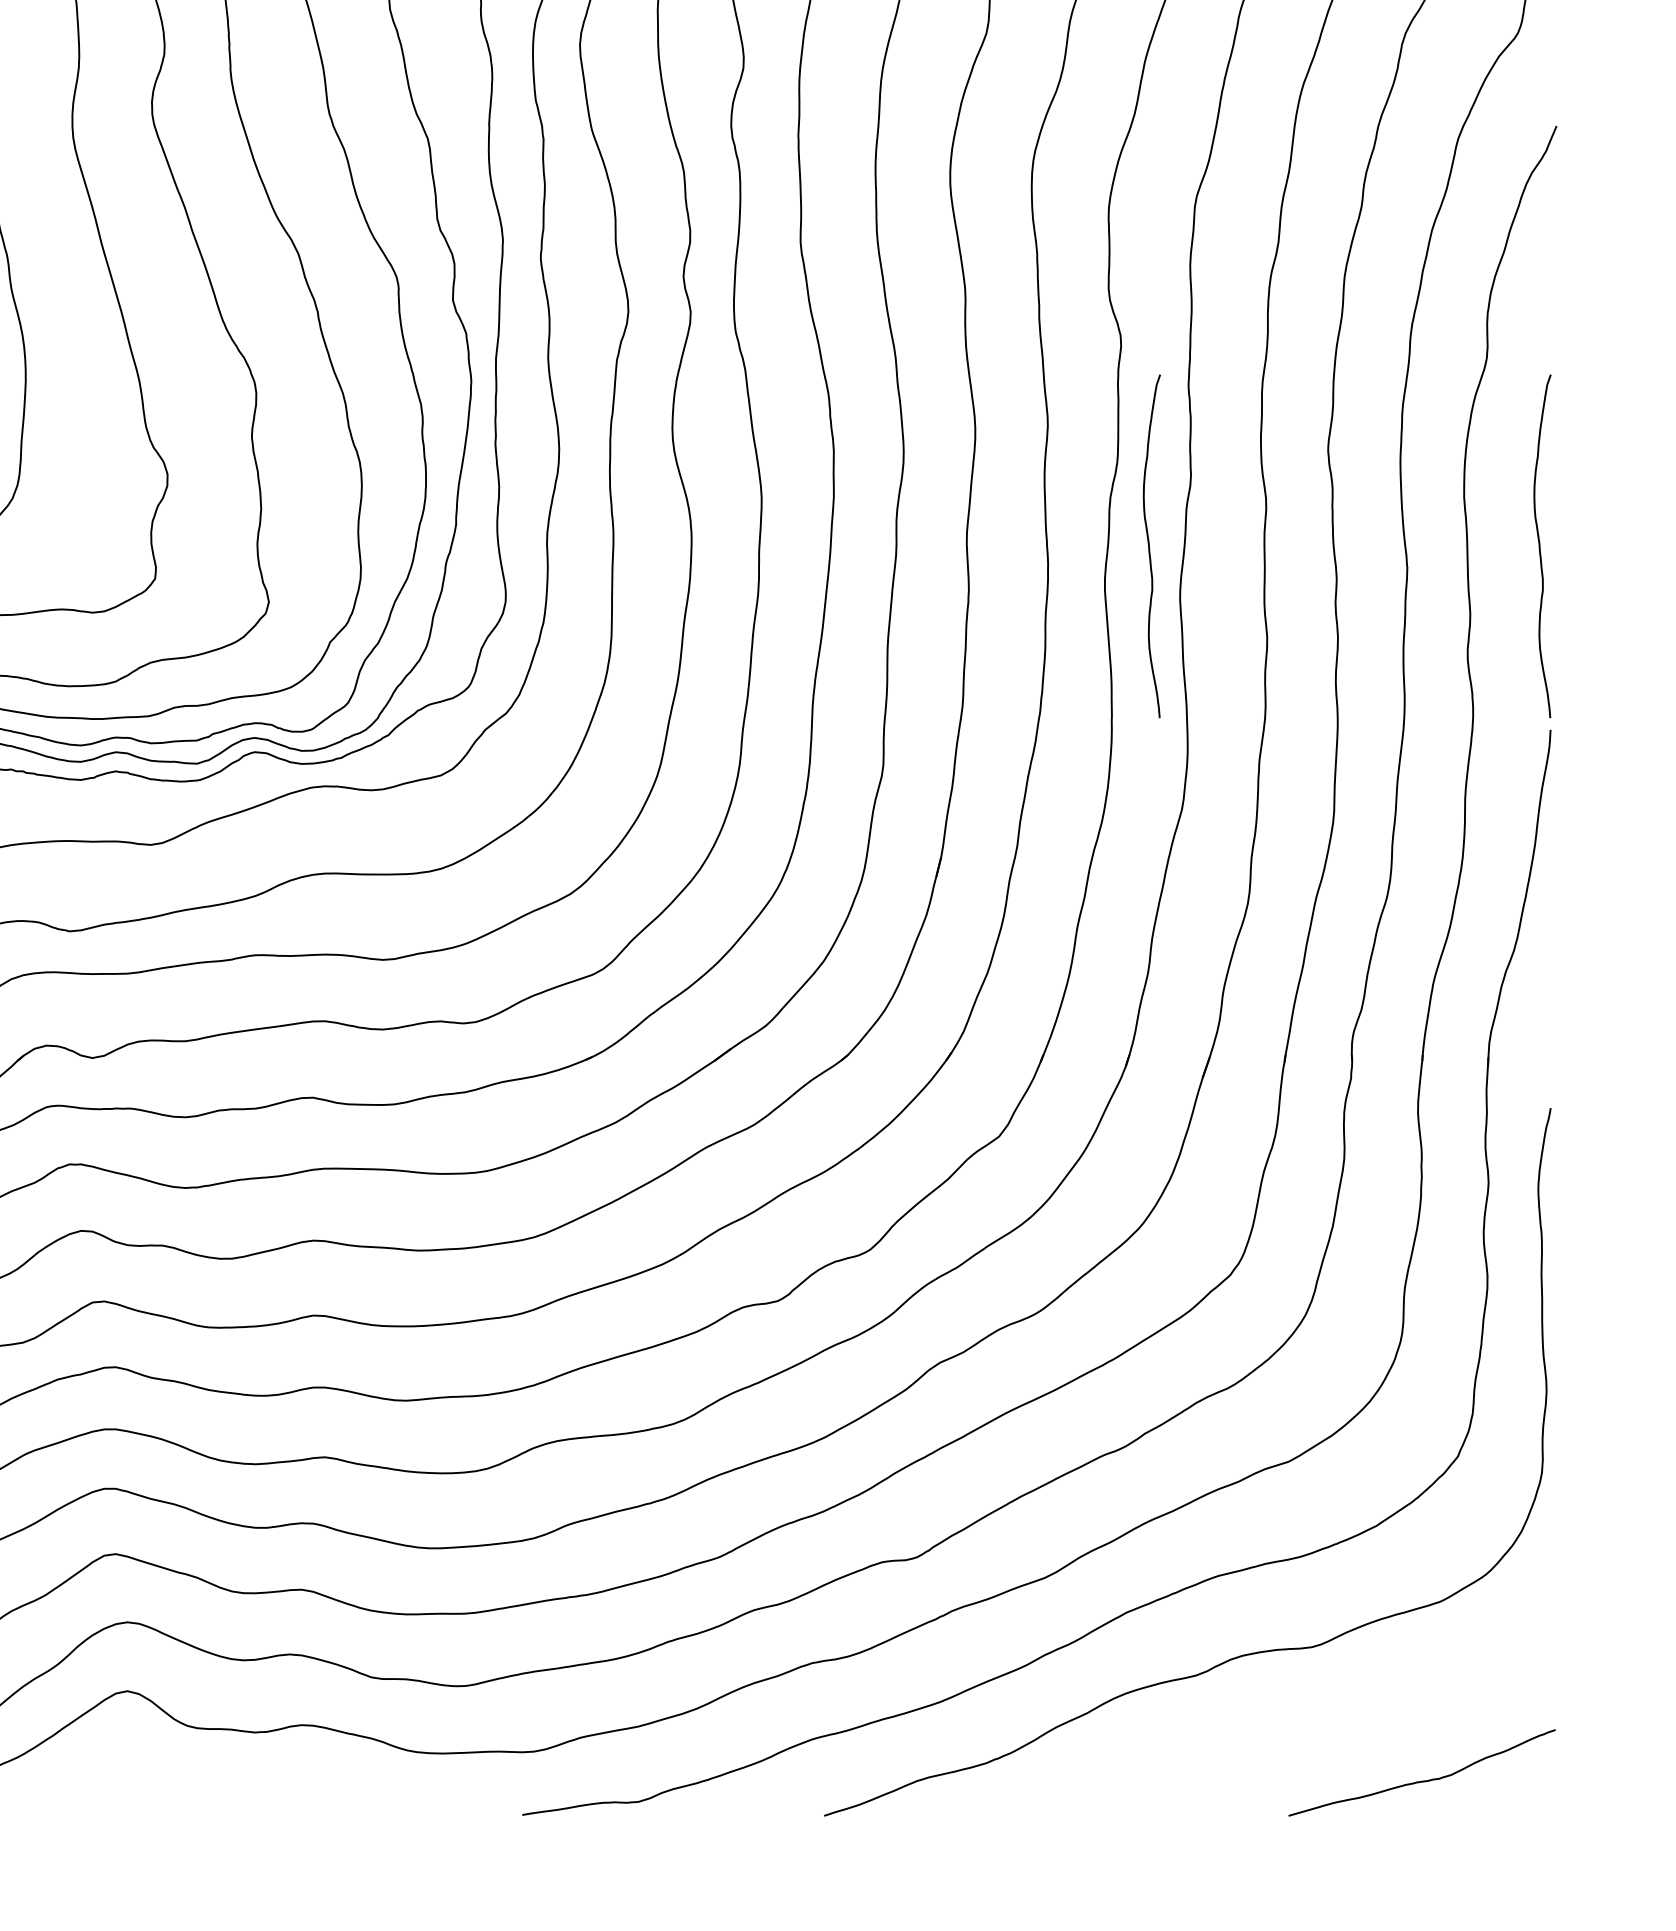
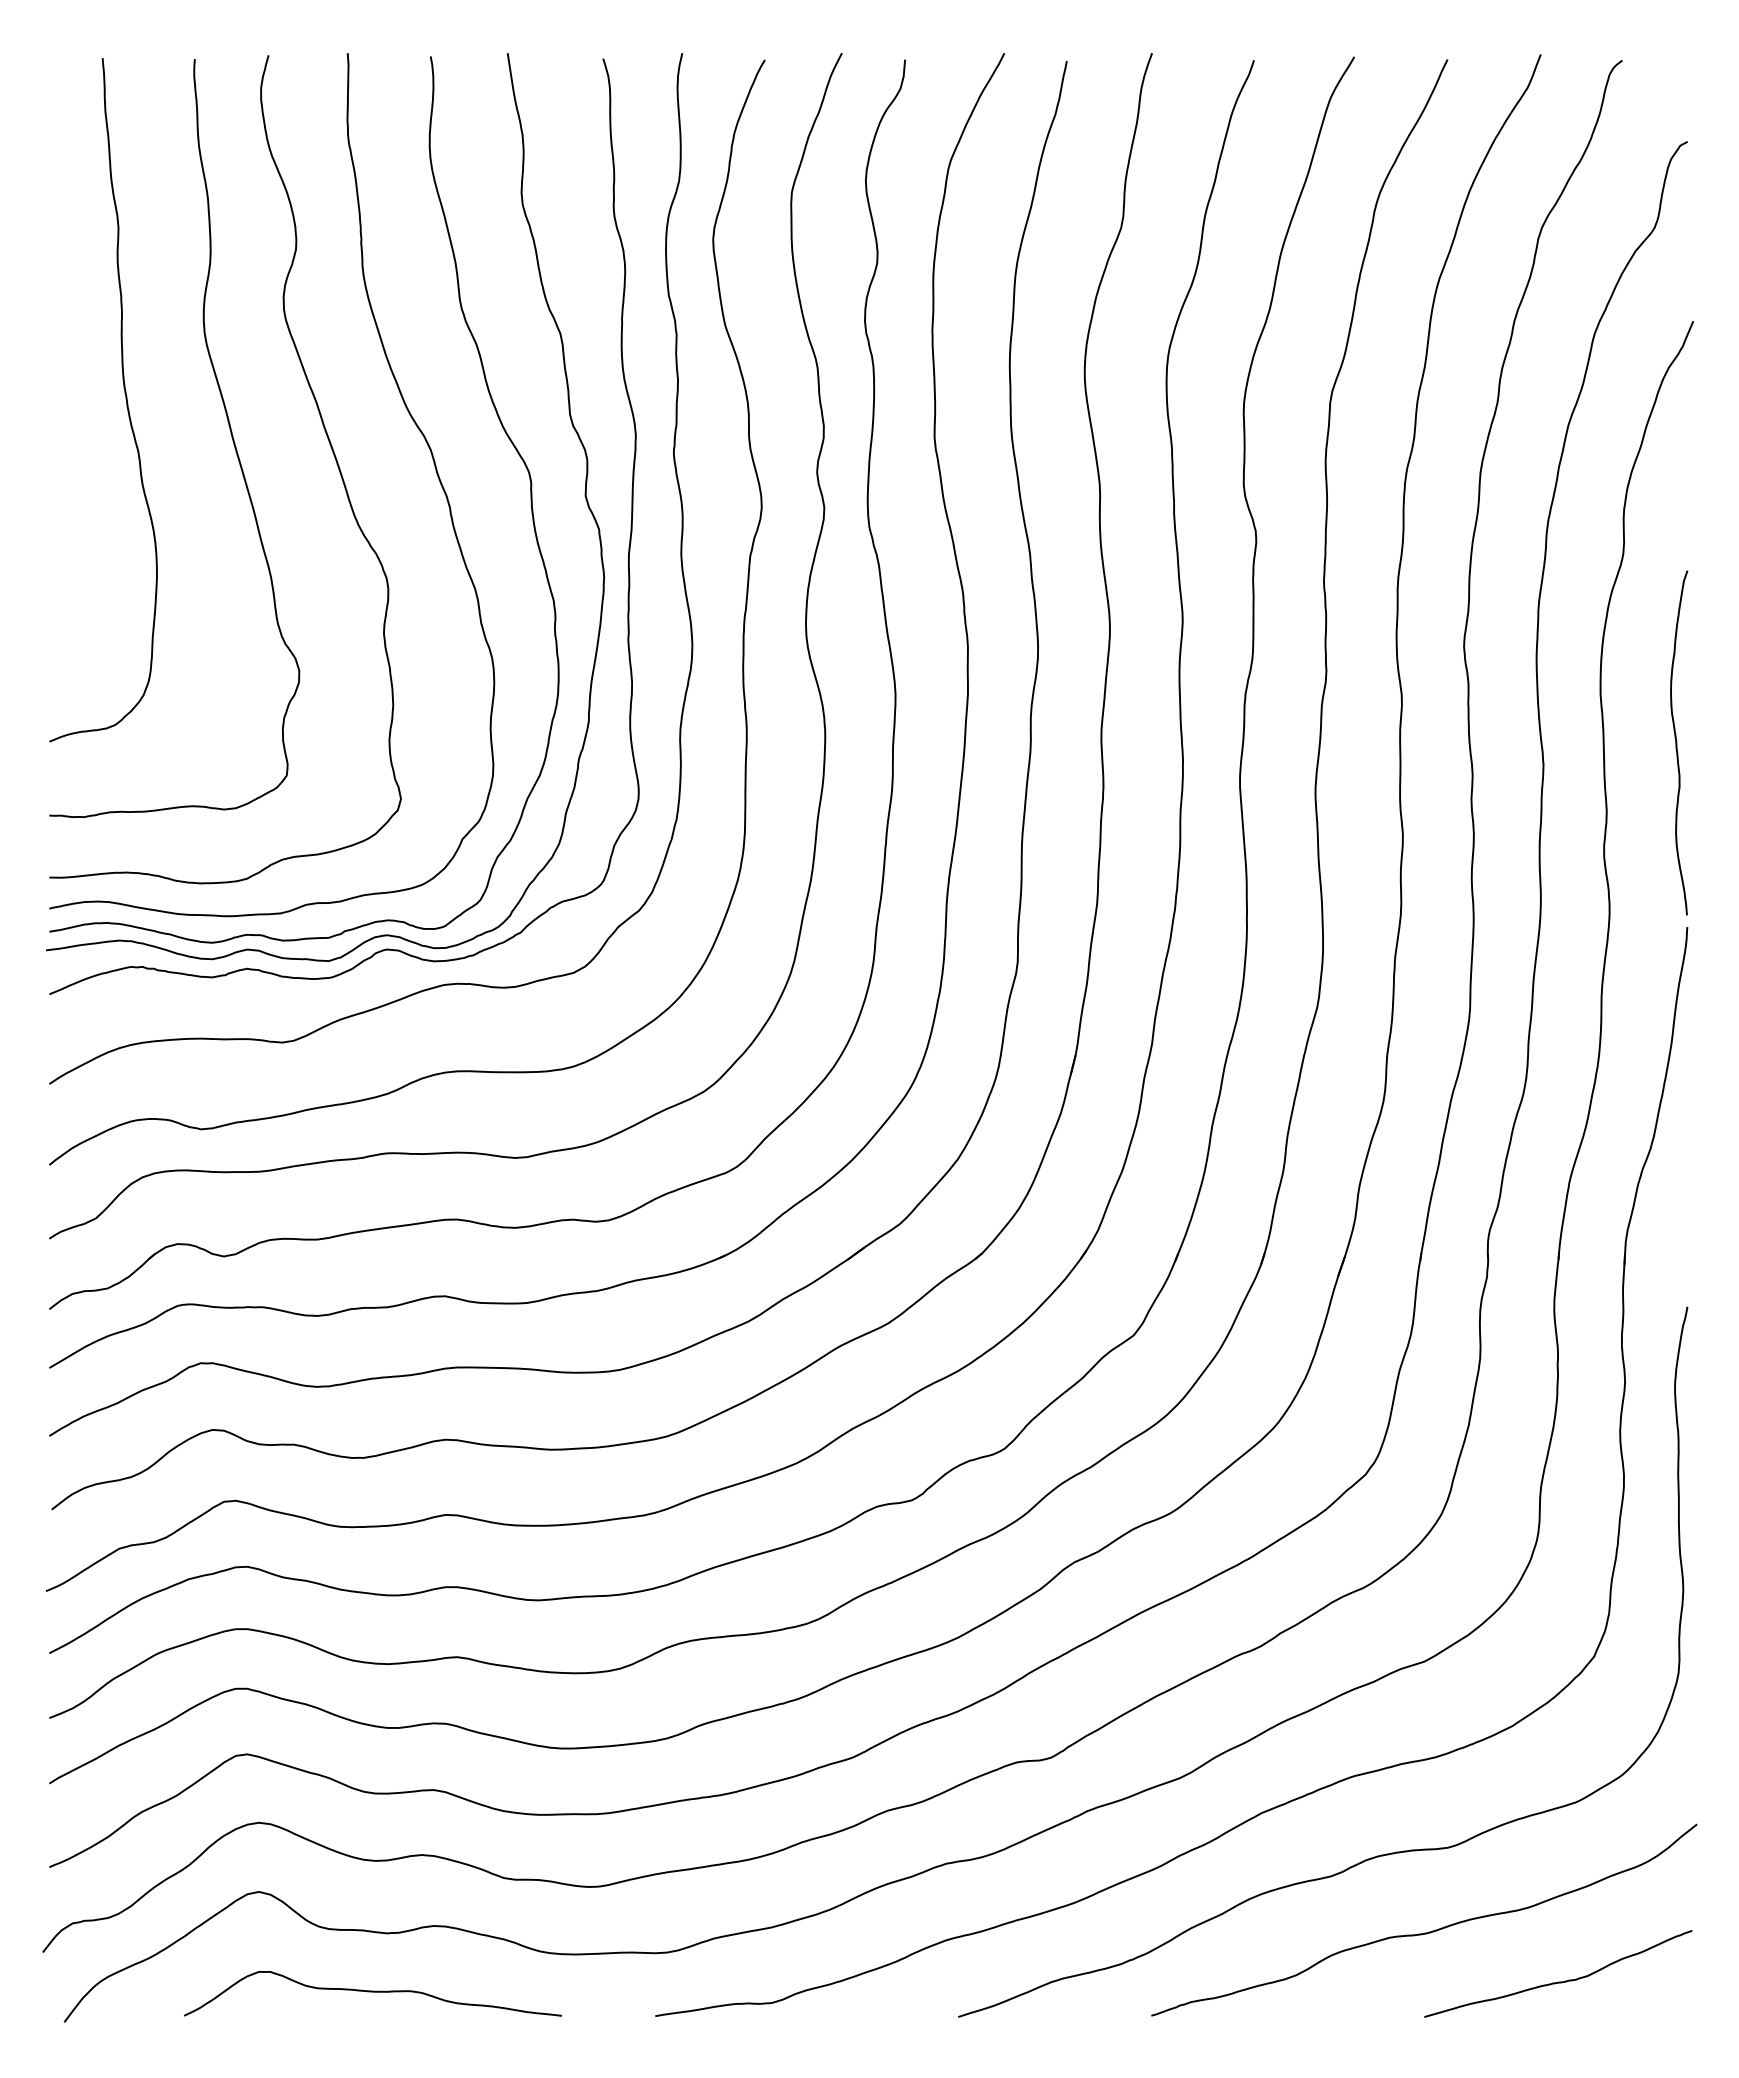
curve: (1150, 545) -> (1285, 742), removed
curve: (1293, 1730) -> (1429, 1931), added
curve: (240, 1791) -> (372, 1992), added

